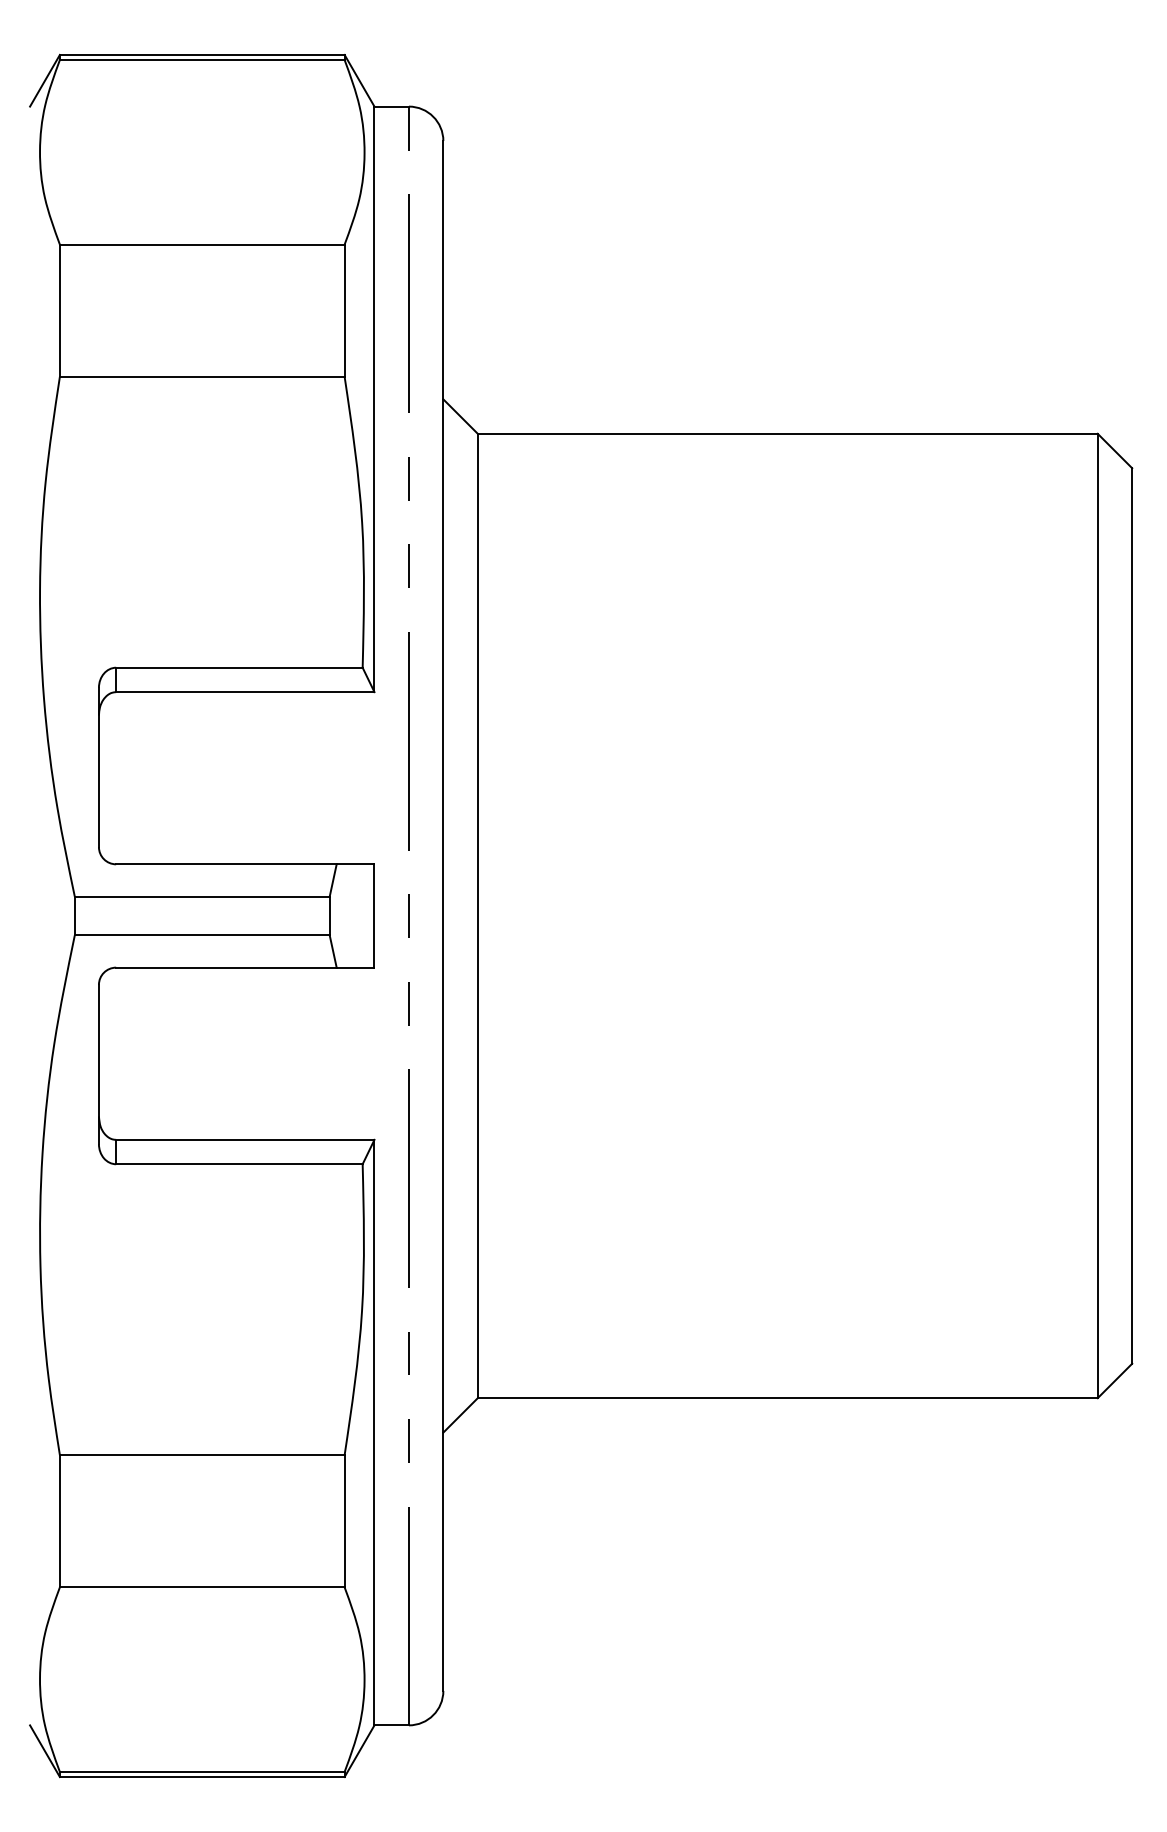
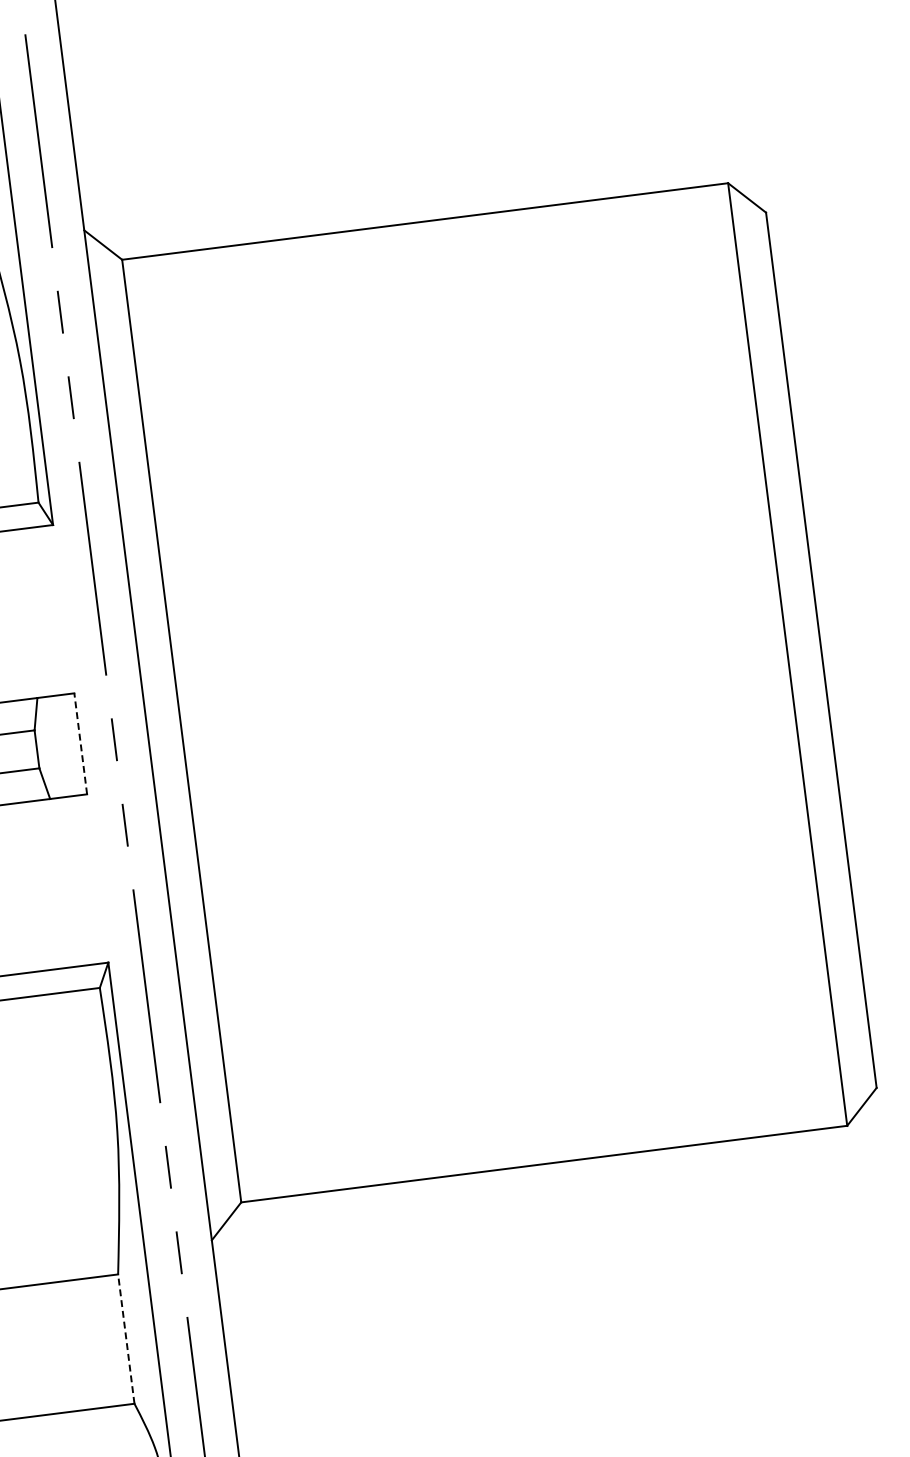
line: (374, 916) -> (80, 744), solid -> dashed
line: (344, 1520) -> (126, 1338), solid -> dashed

